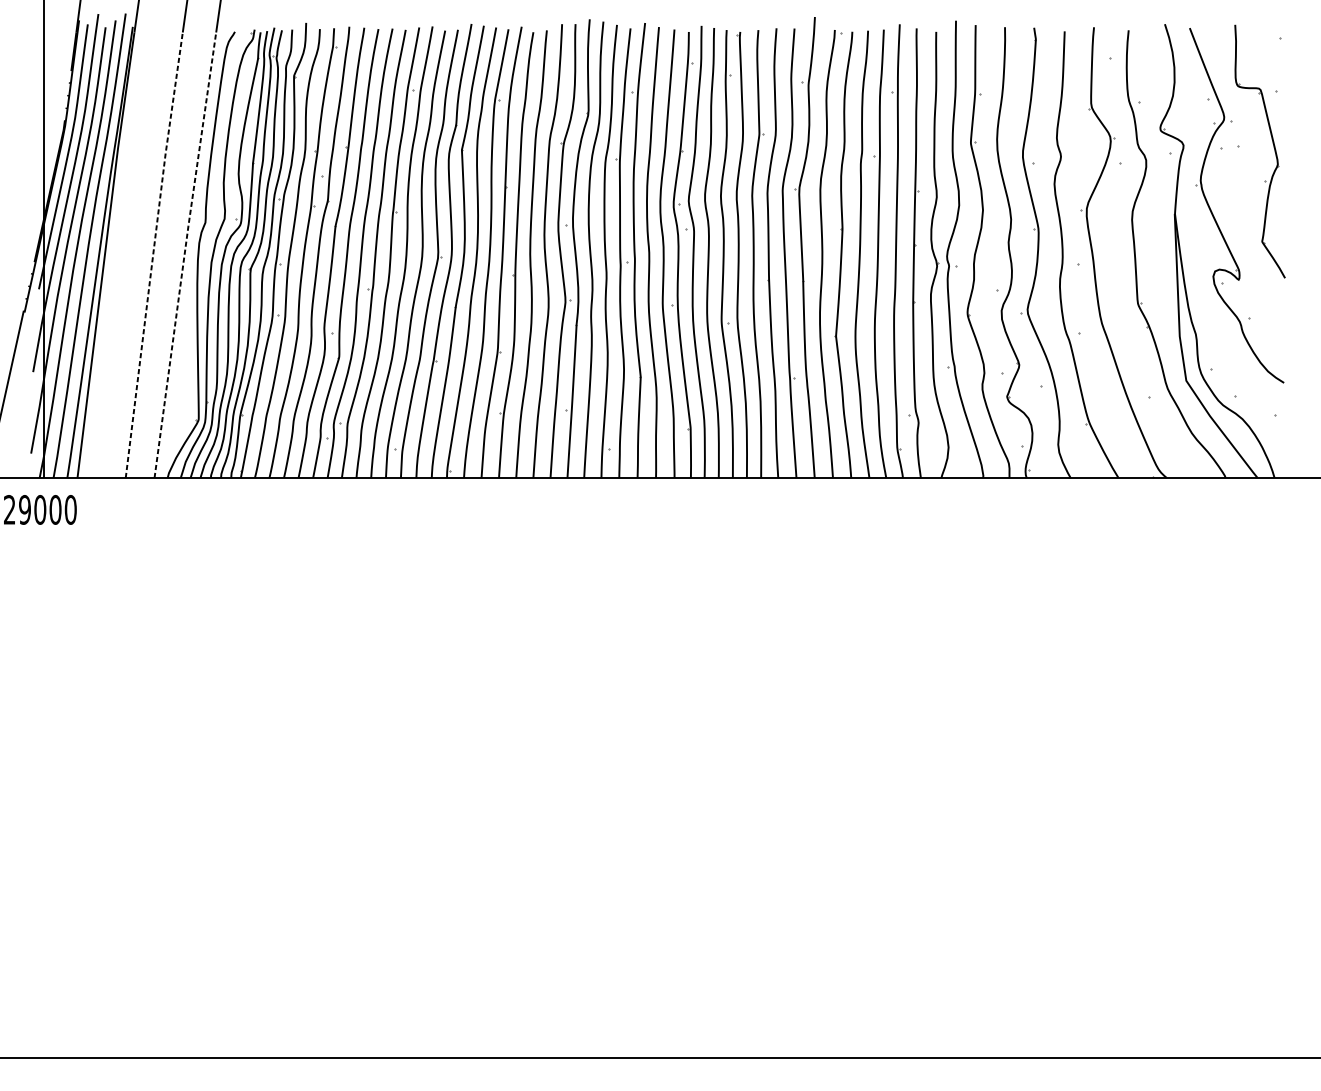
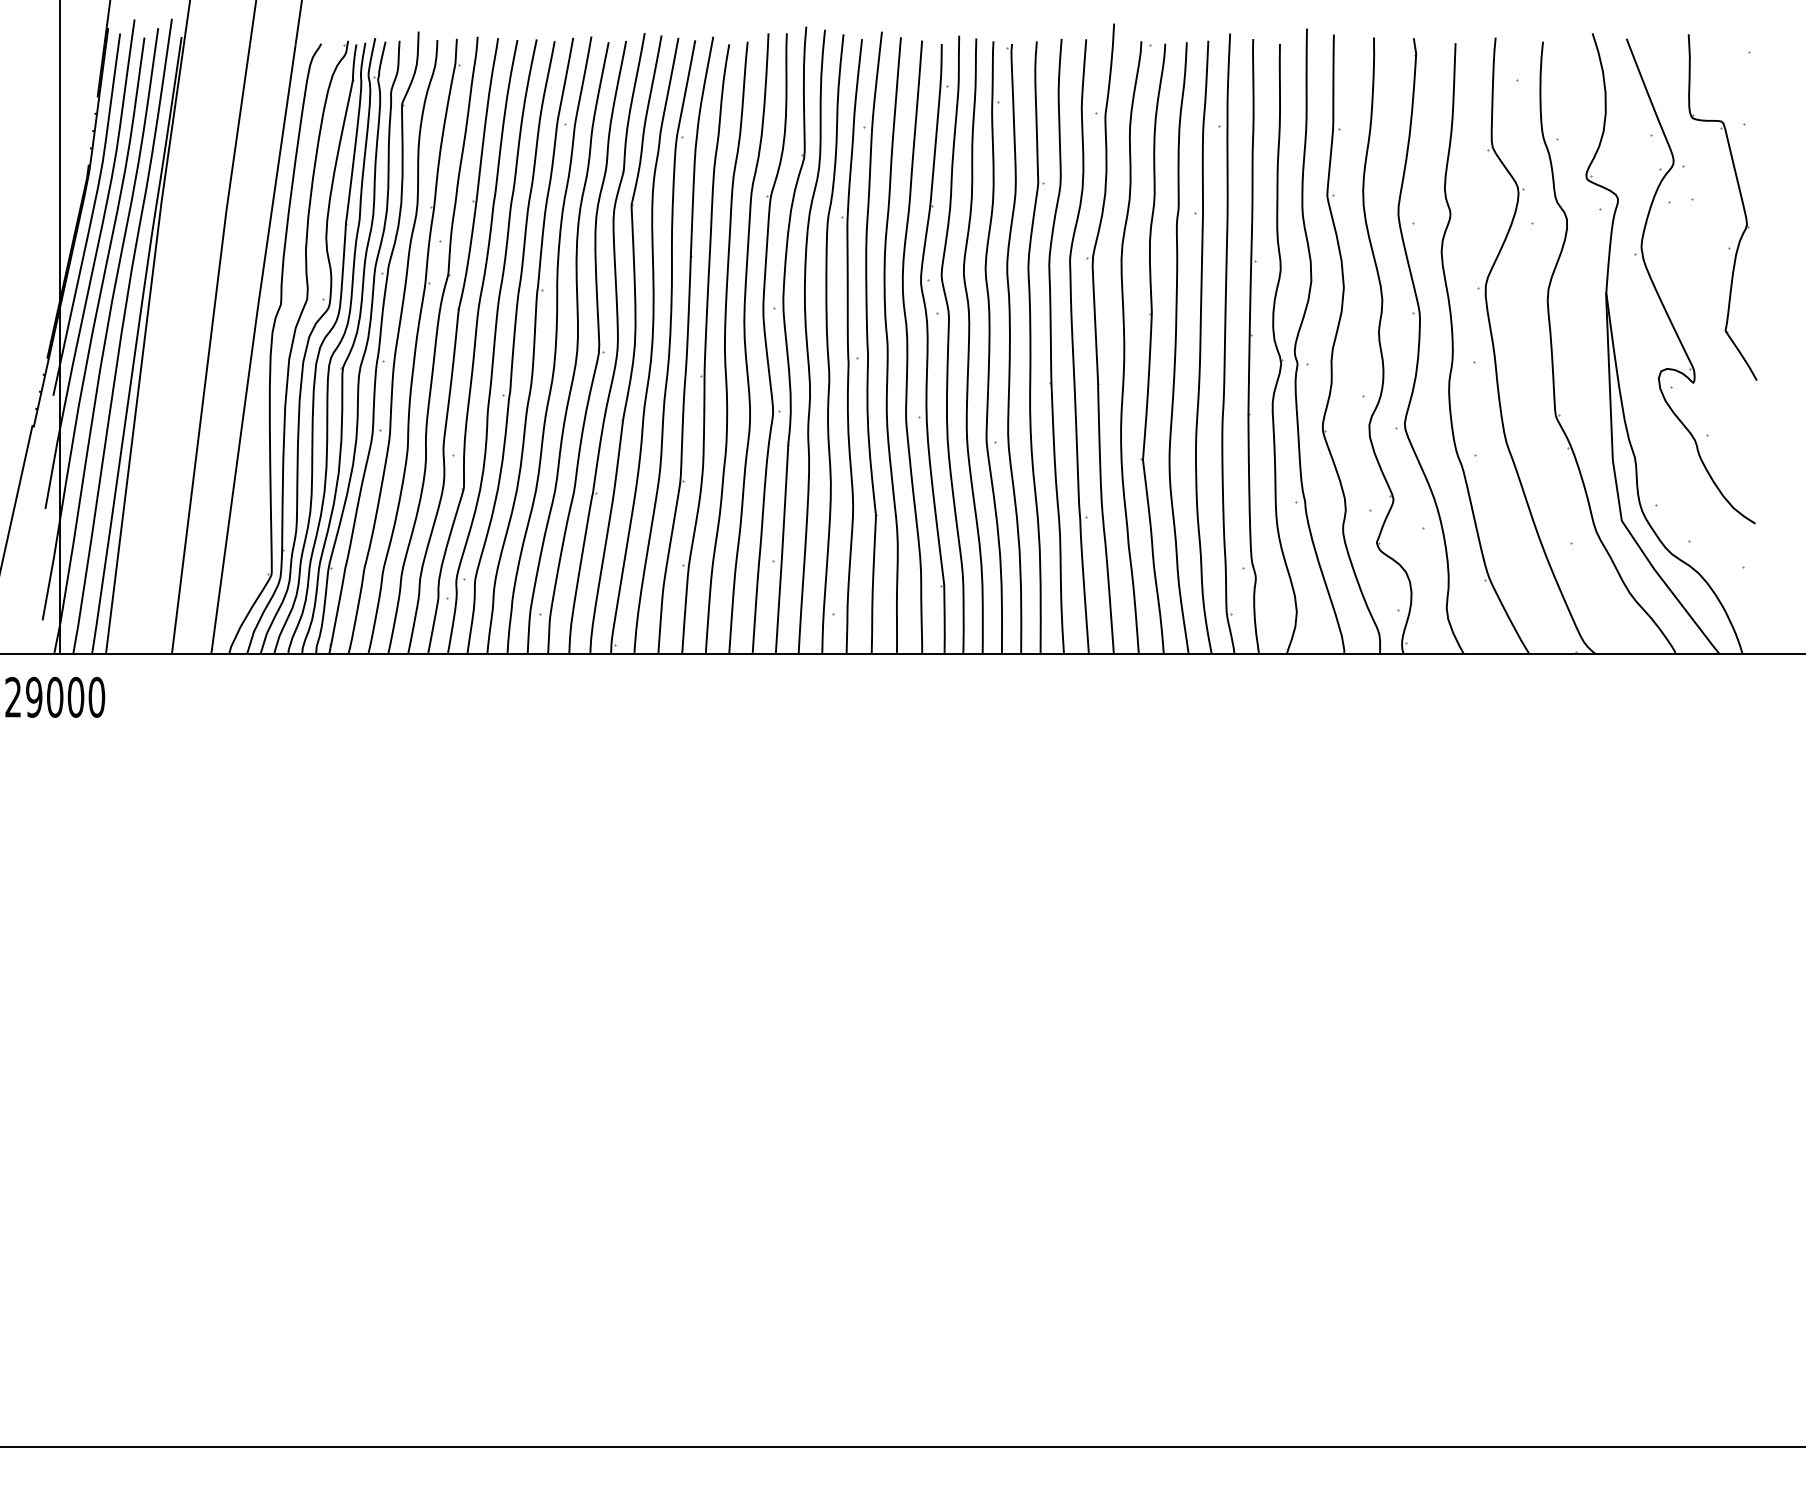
line: (184, 253) -> (252, 347), dashed -> solid
line: (153, 254) -> (209, 348), dashed -> solid

